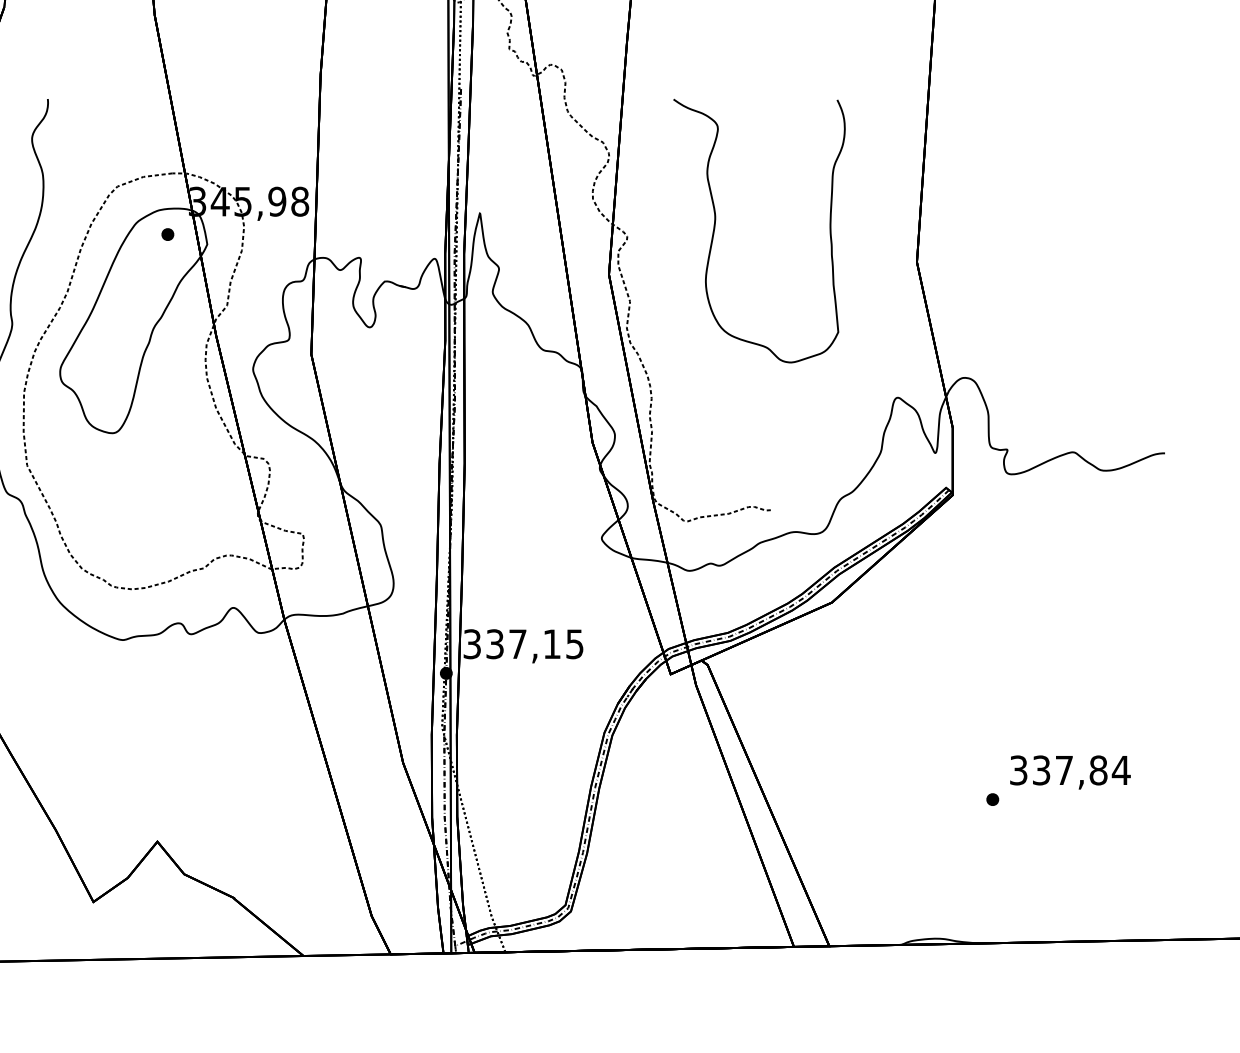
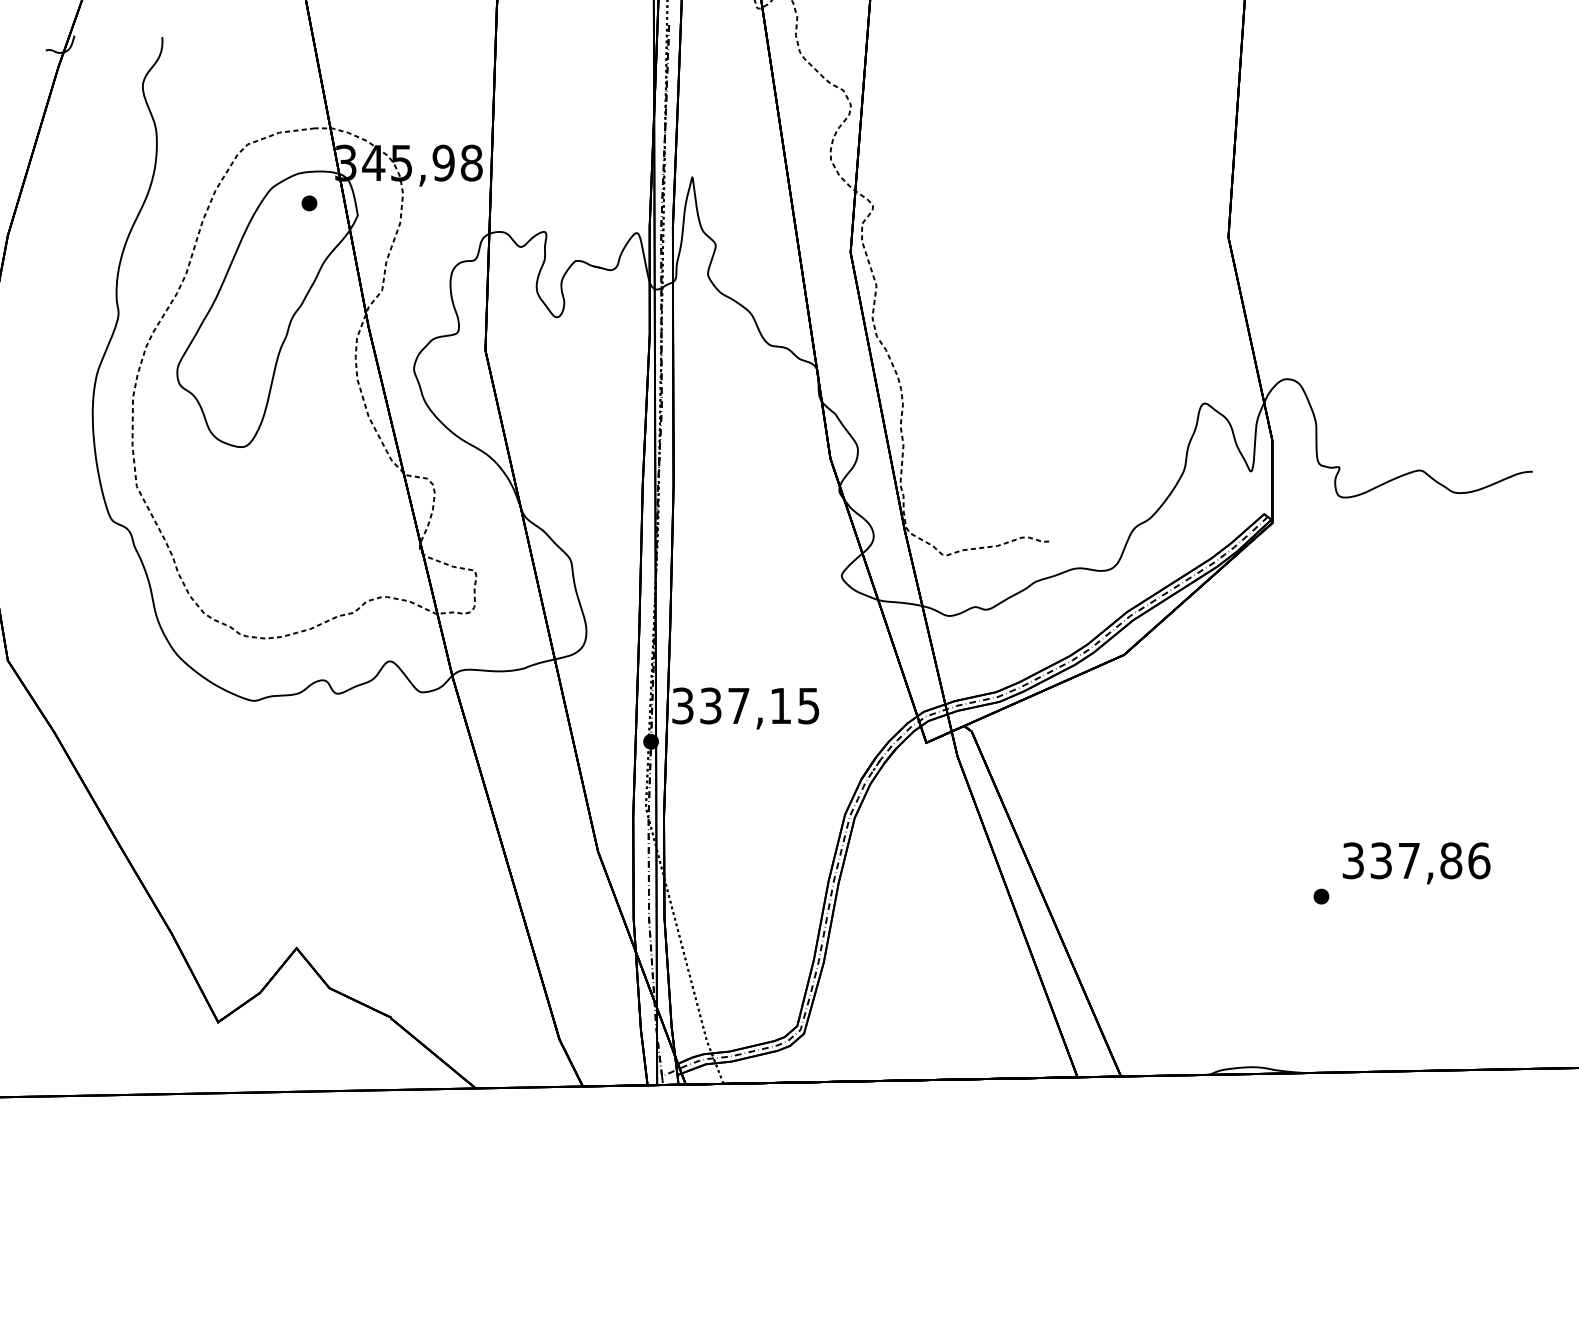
curve: (715, 225) -> (981, 192), removed
text: (1120, 770) -> (1478, 860), 337,84 -> 337,86

